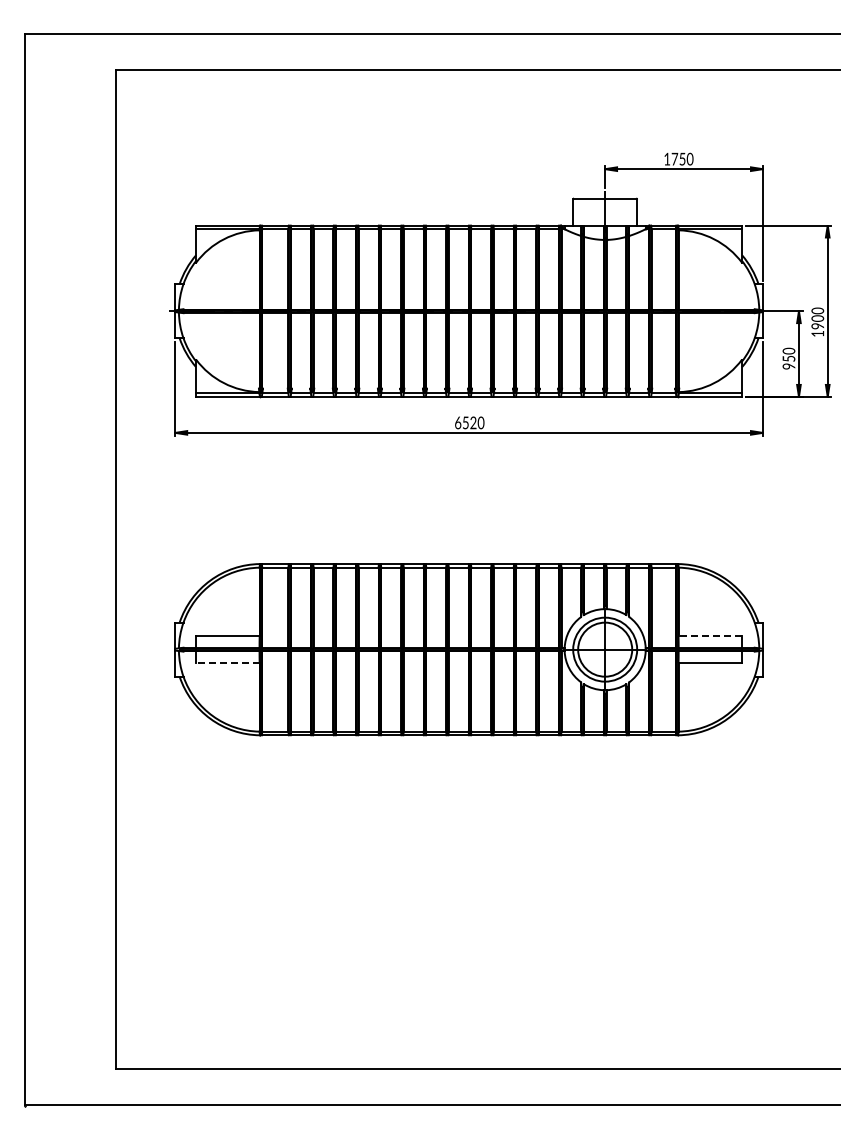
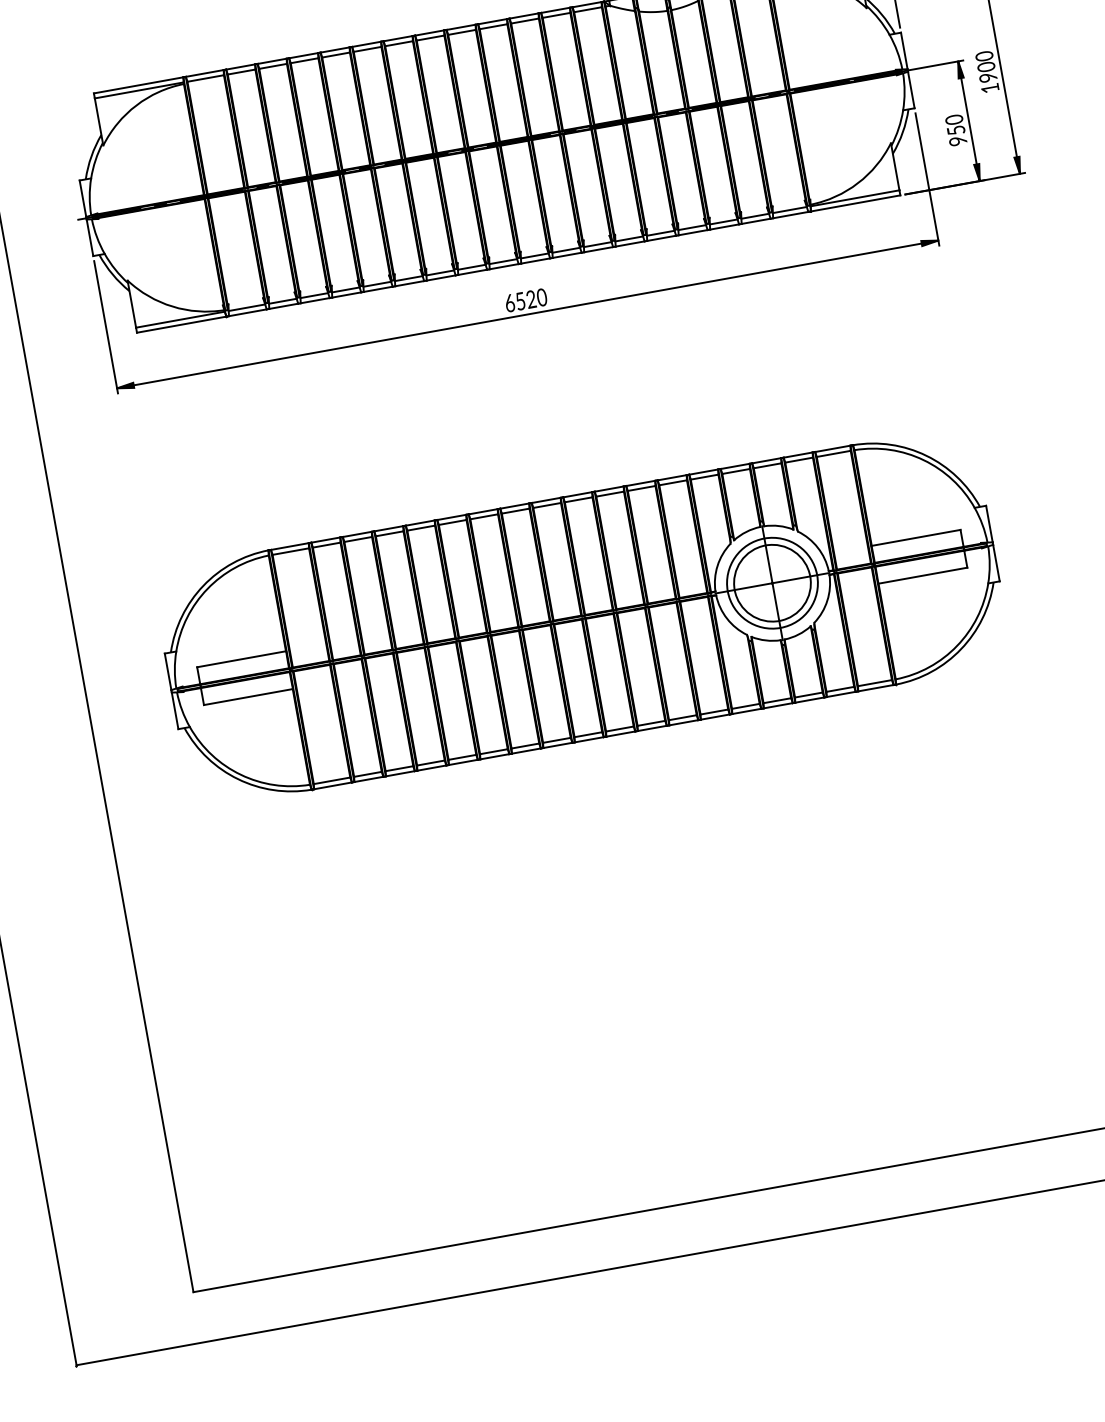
line: (710, 636) -> (916, 538), dashed -> solid
line: (227, 663) -> (248, 697), dashed -> solid

